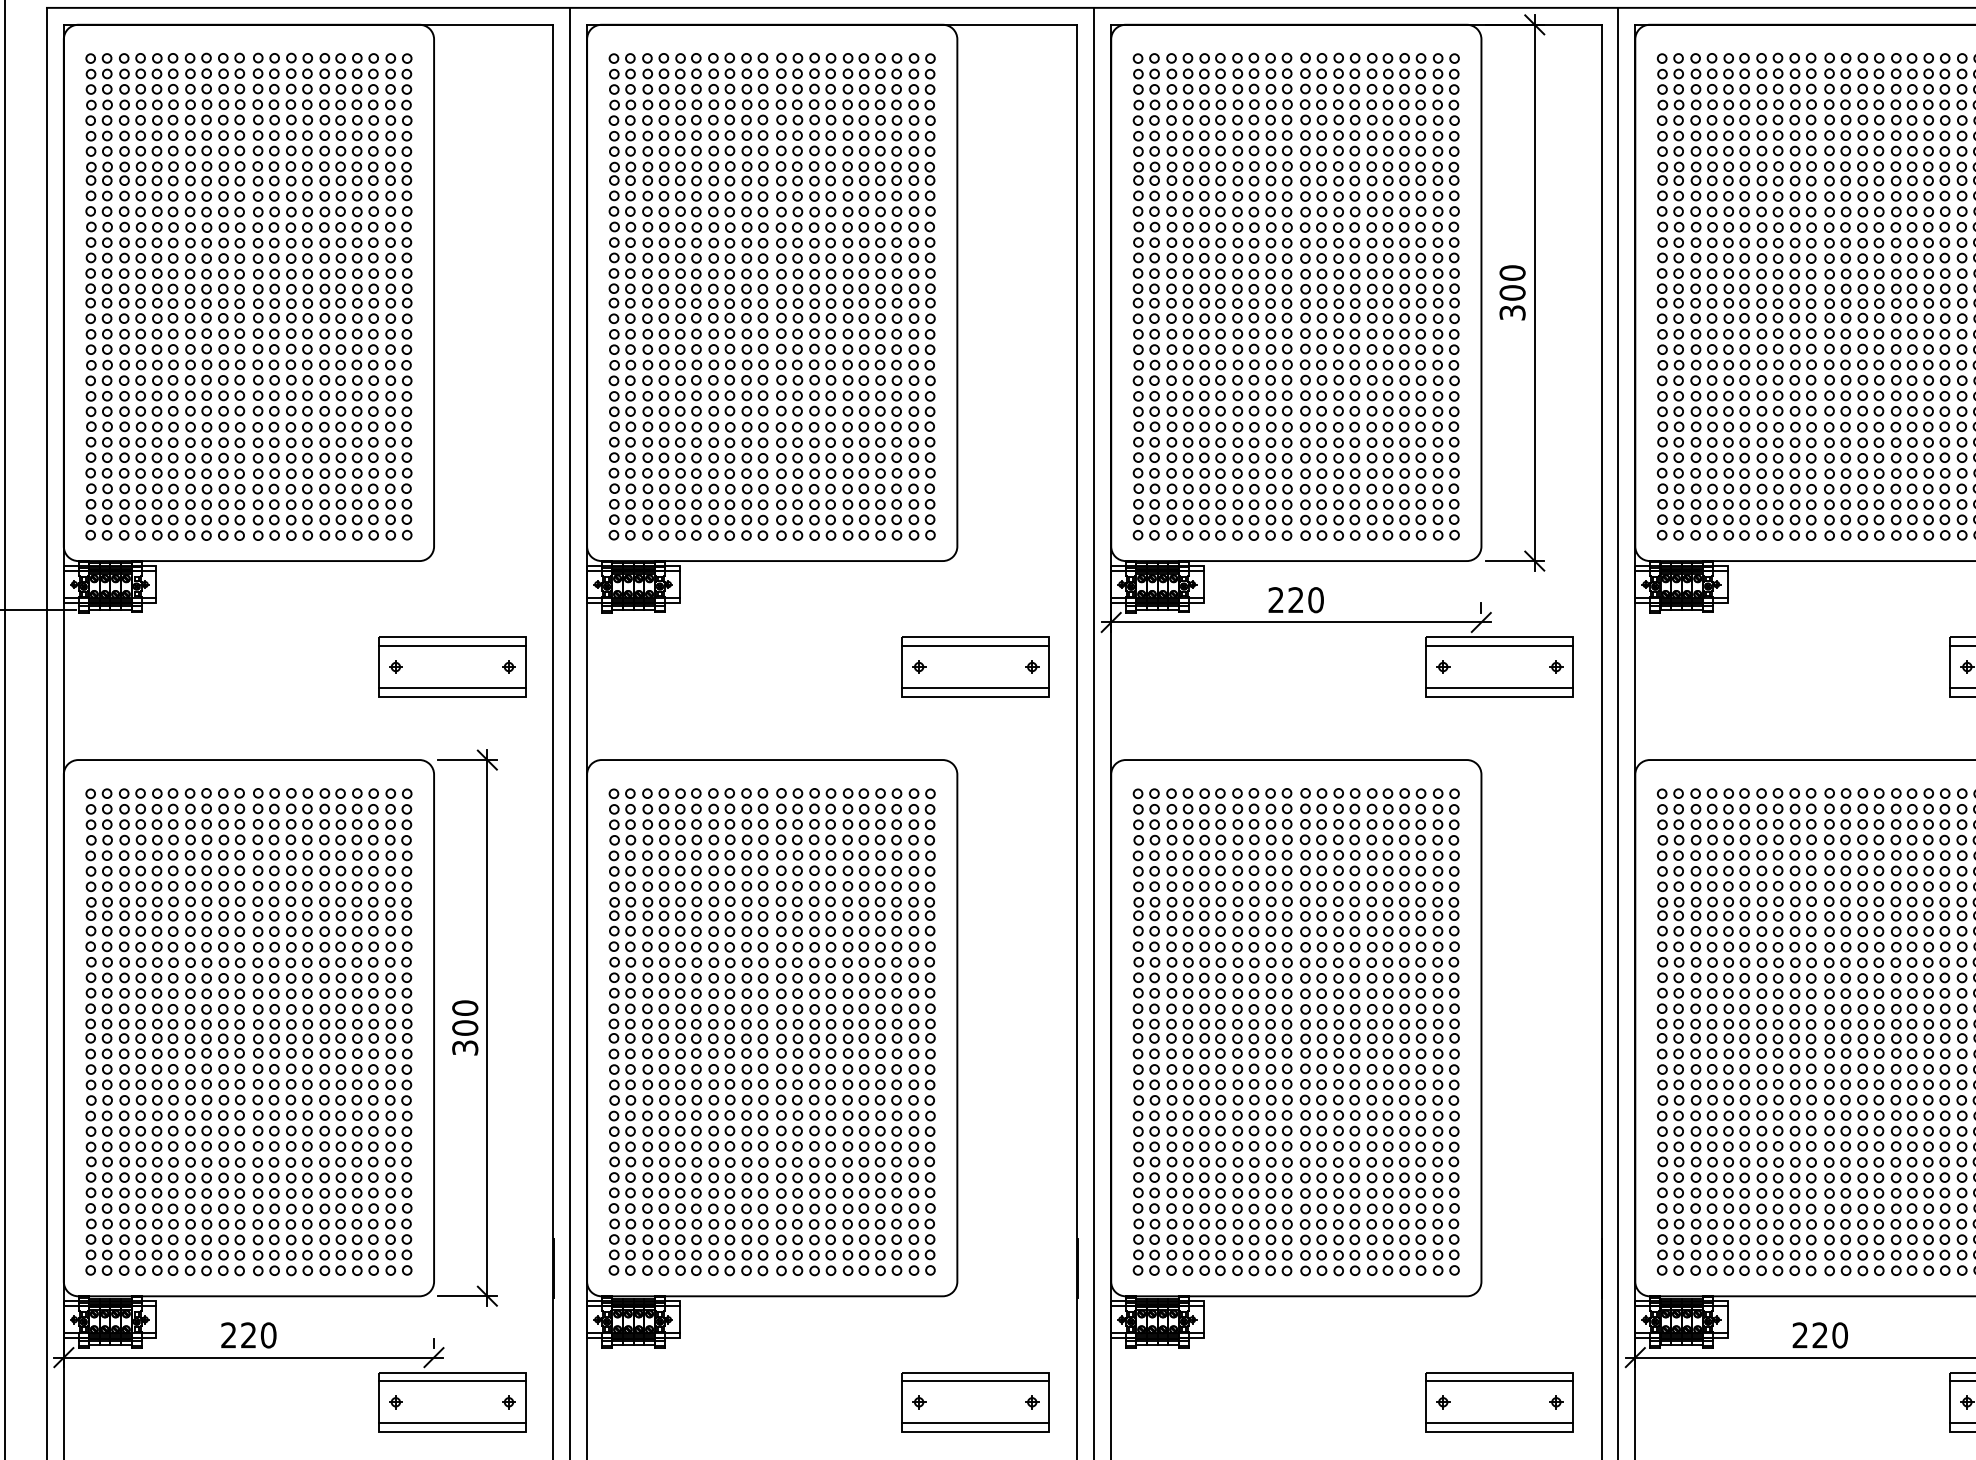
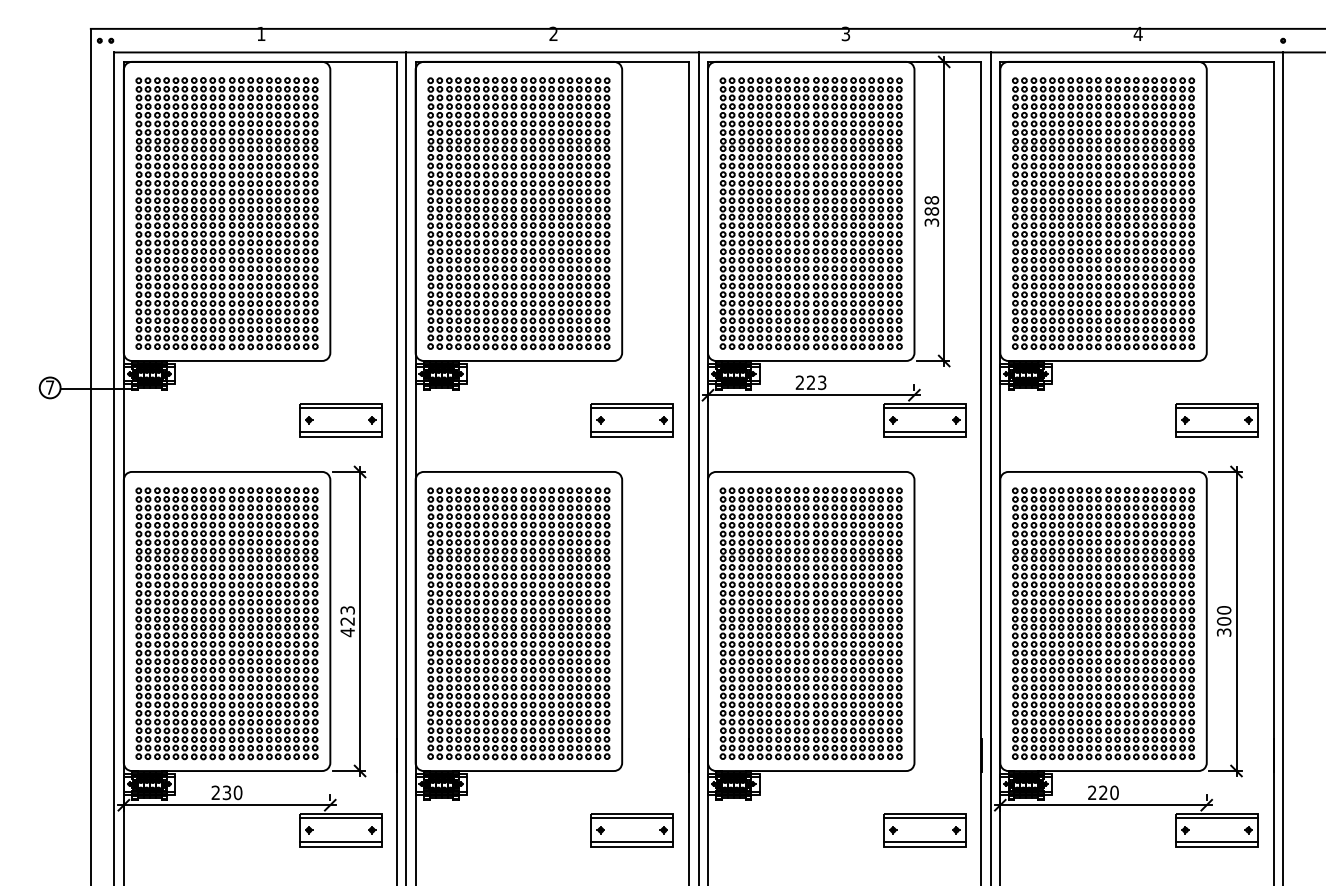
text: (1511, 282) -> (931, 205), 300 -> 388
text: (1314, 599) -> (821, 382), 220 -> 223
text: (464, 1028) -> (347, 621), 300 -> 423
text: (247, 1336) -> (226, 793), 220 -> 230

